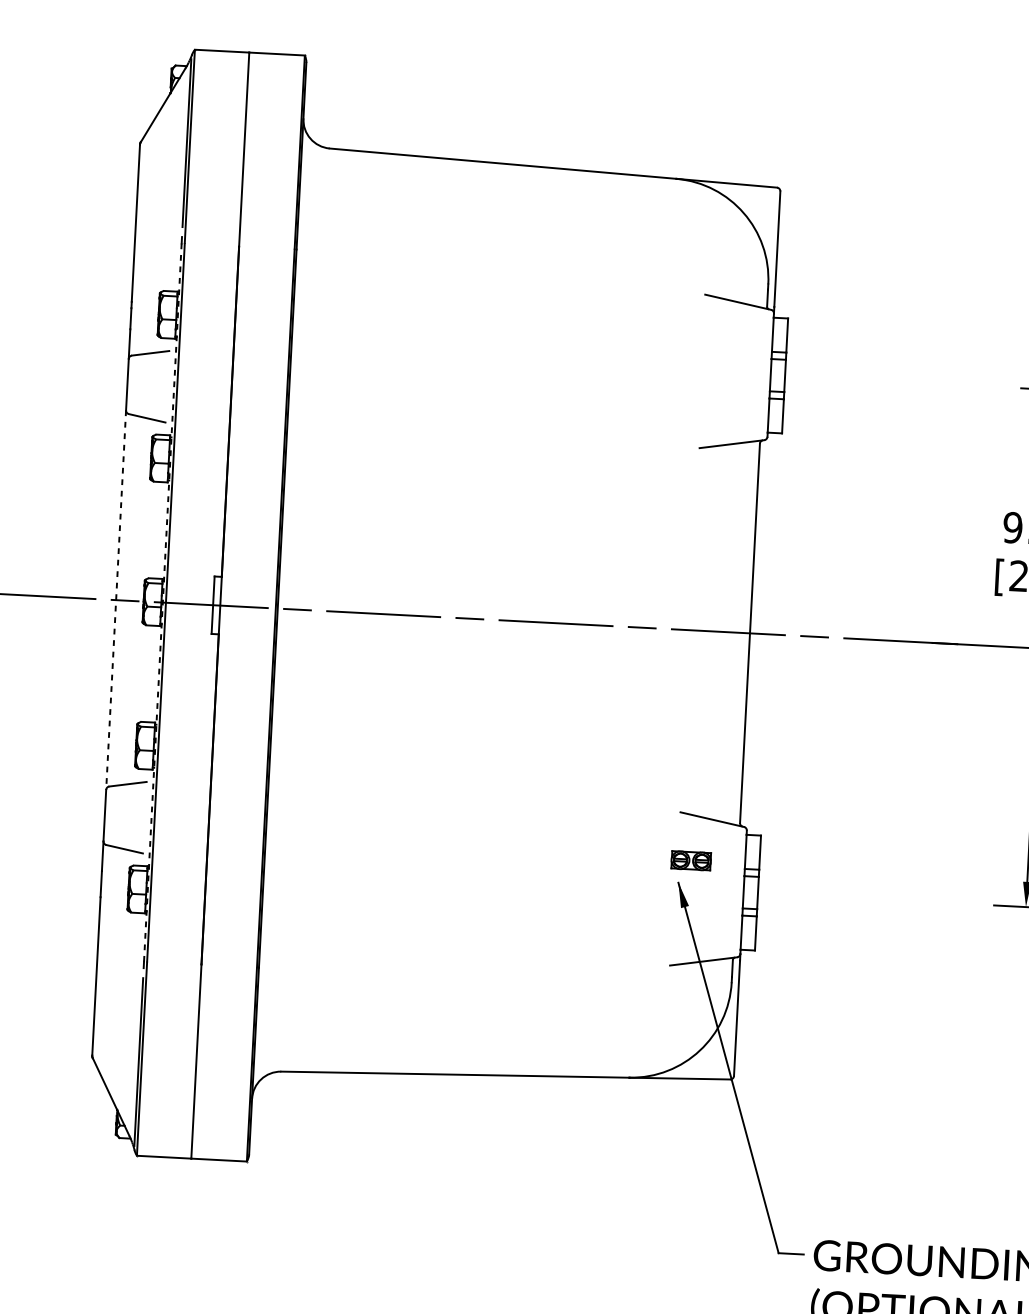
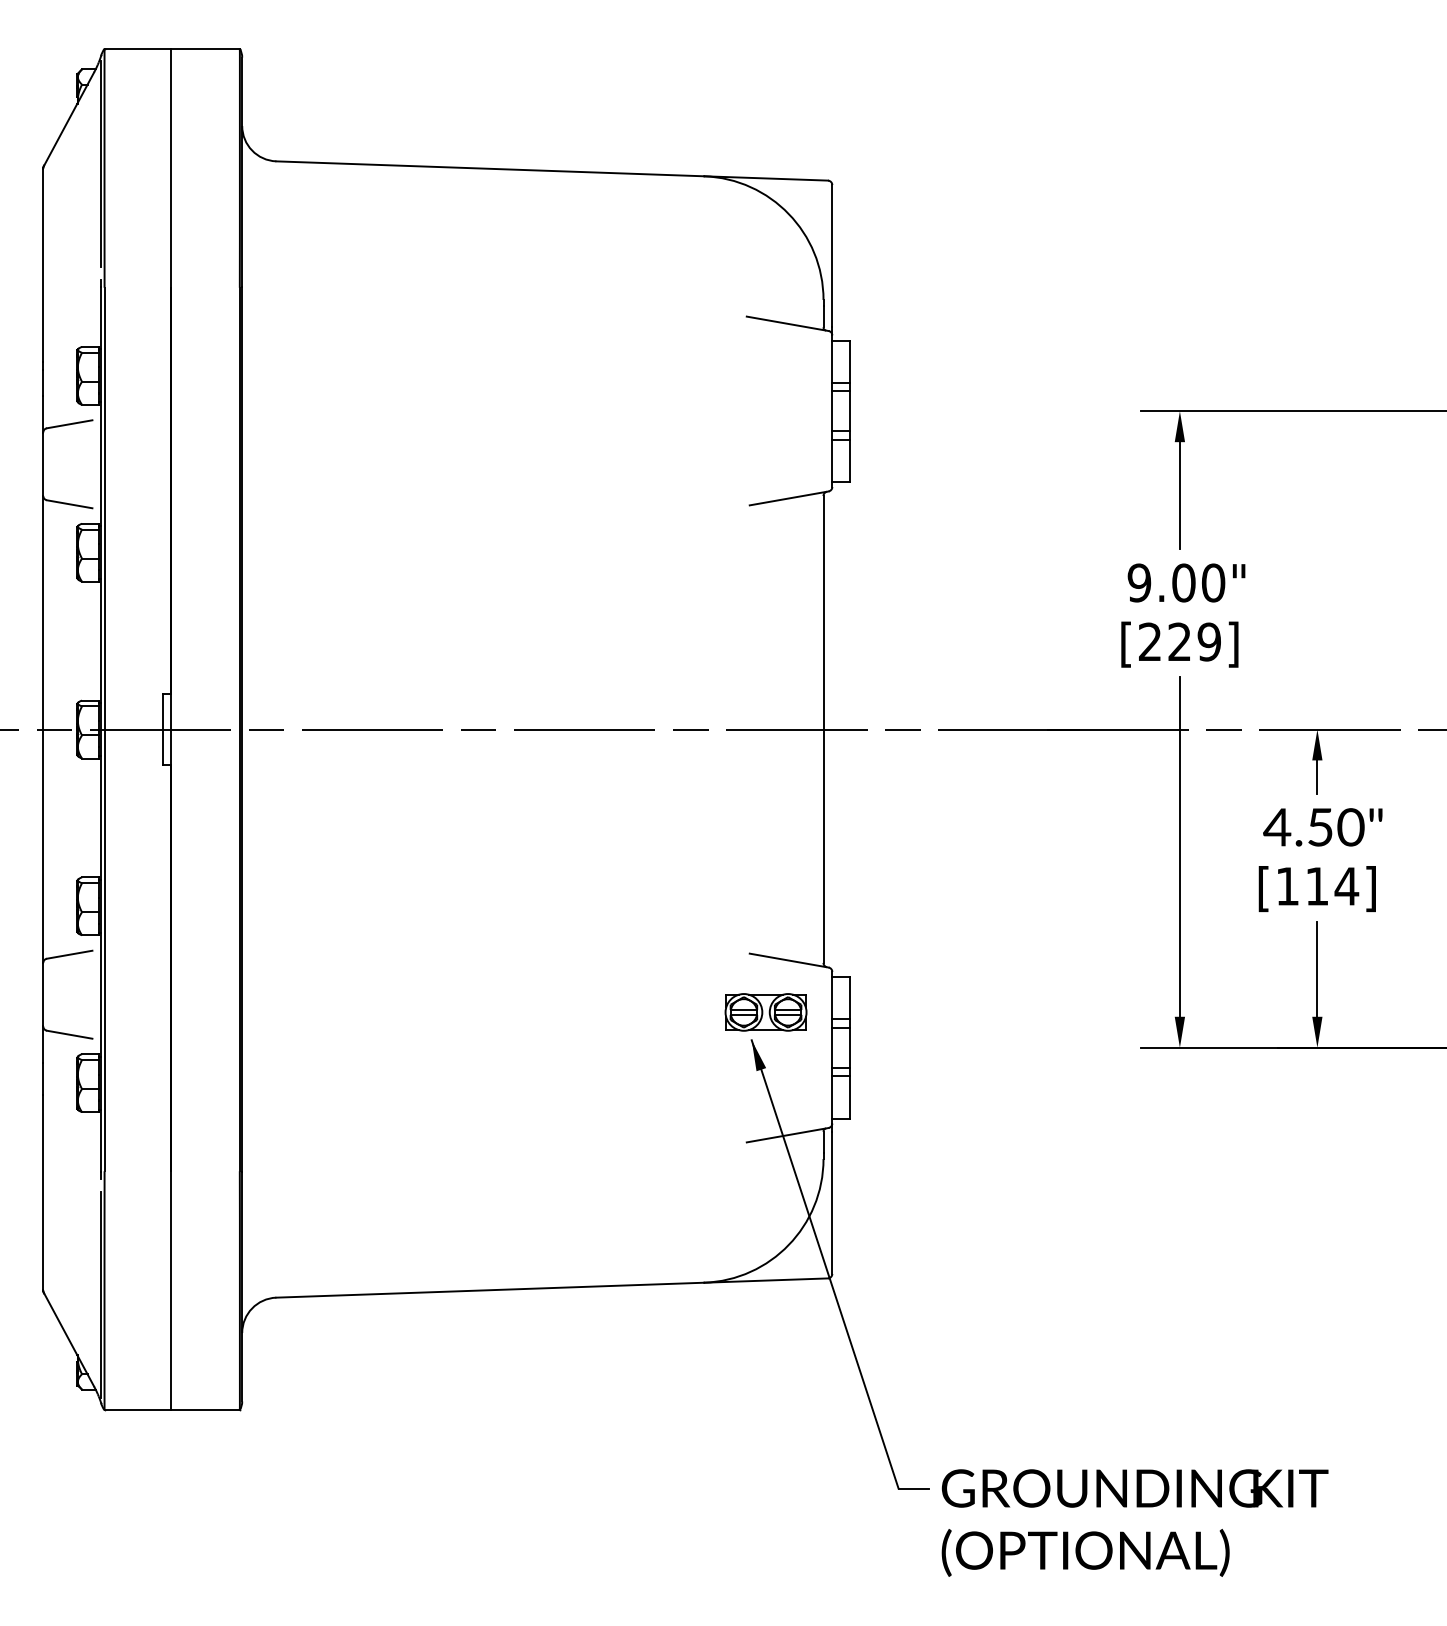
line: (116, 600) -> (43, 729), dashed -> solid
line: (162, 603) -> (100, 730), dashed -> solid
part: (690, 860) -> (765, 1012), size x1.67

